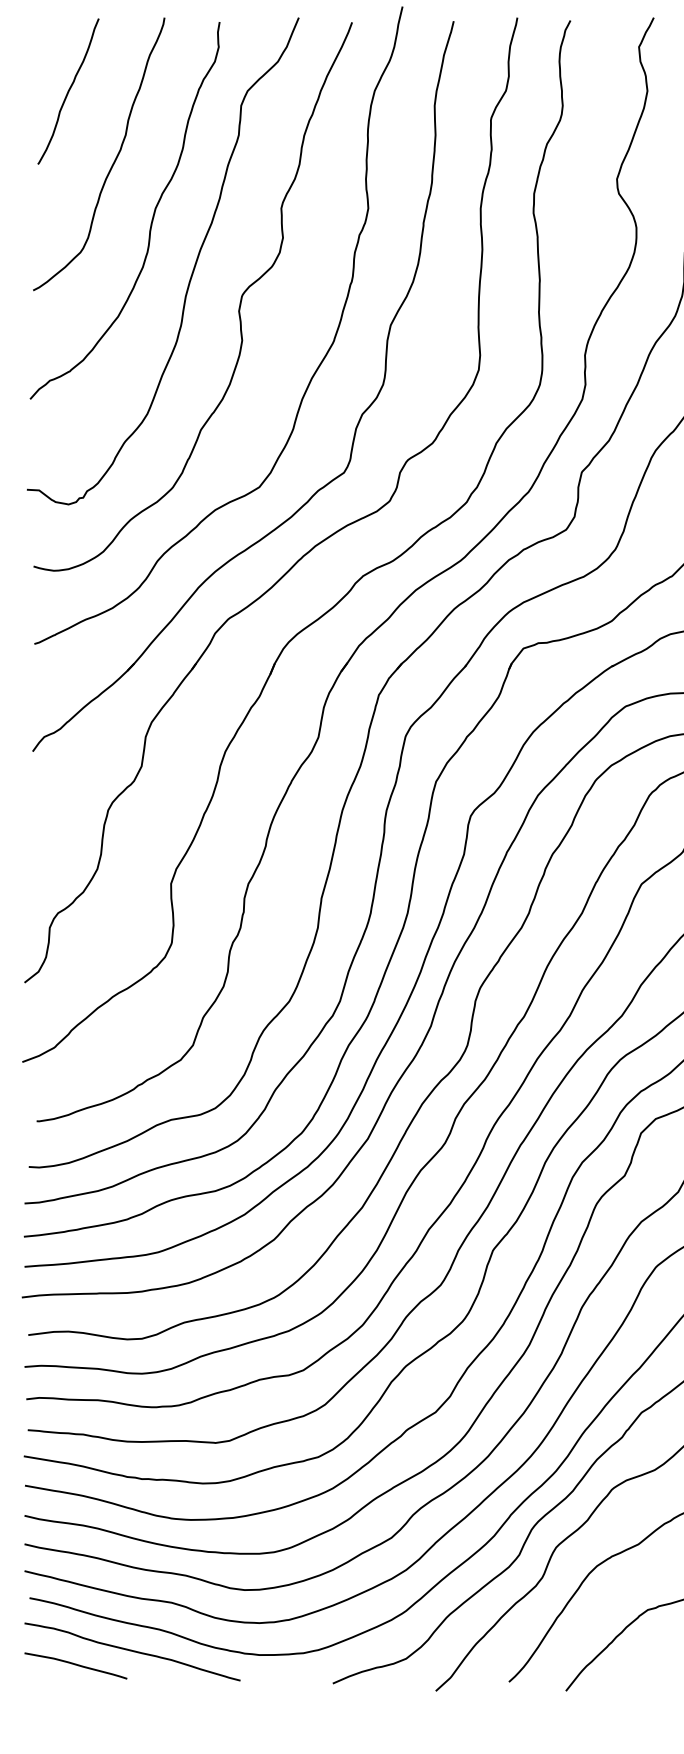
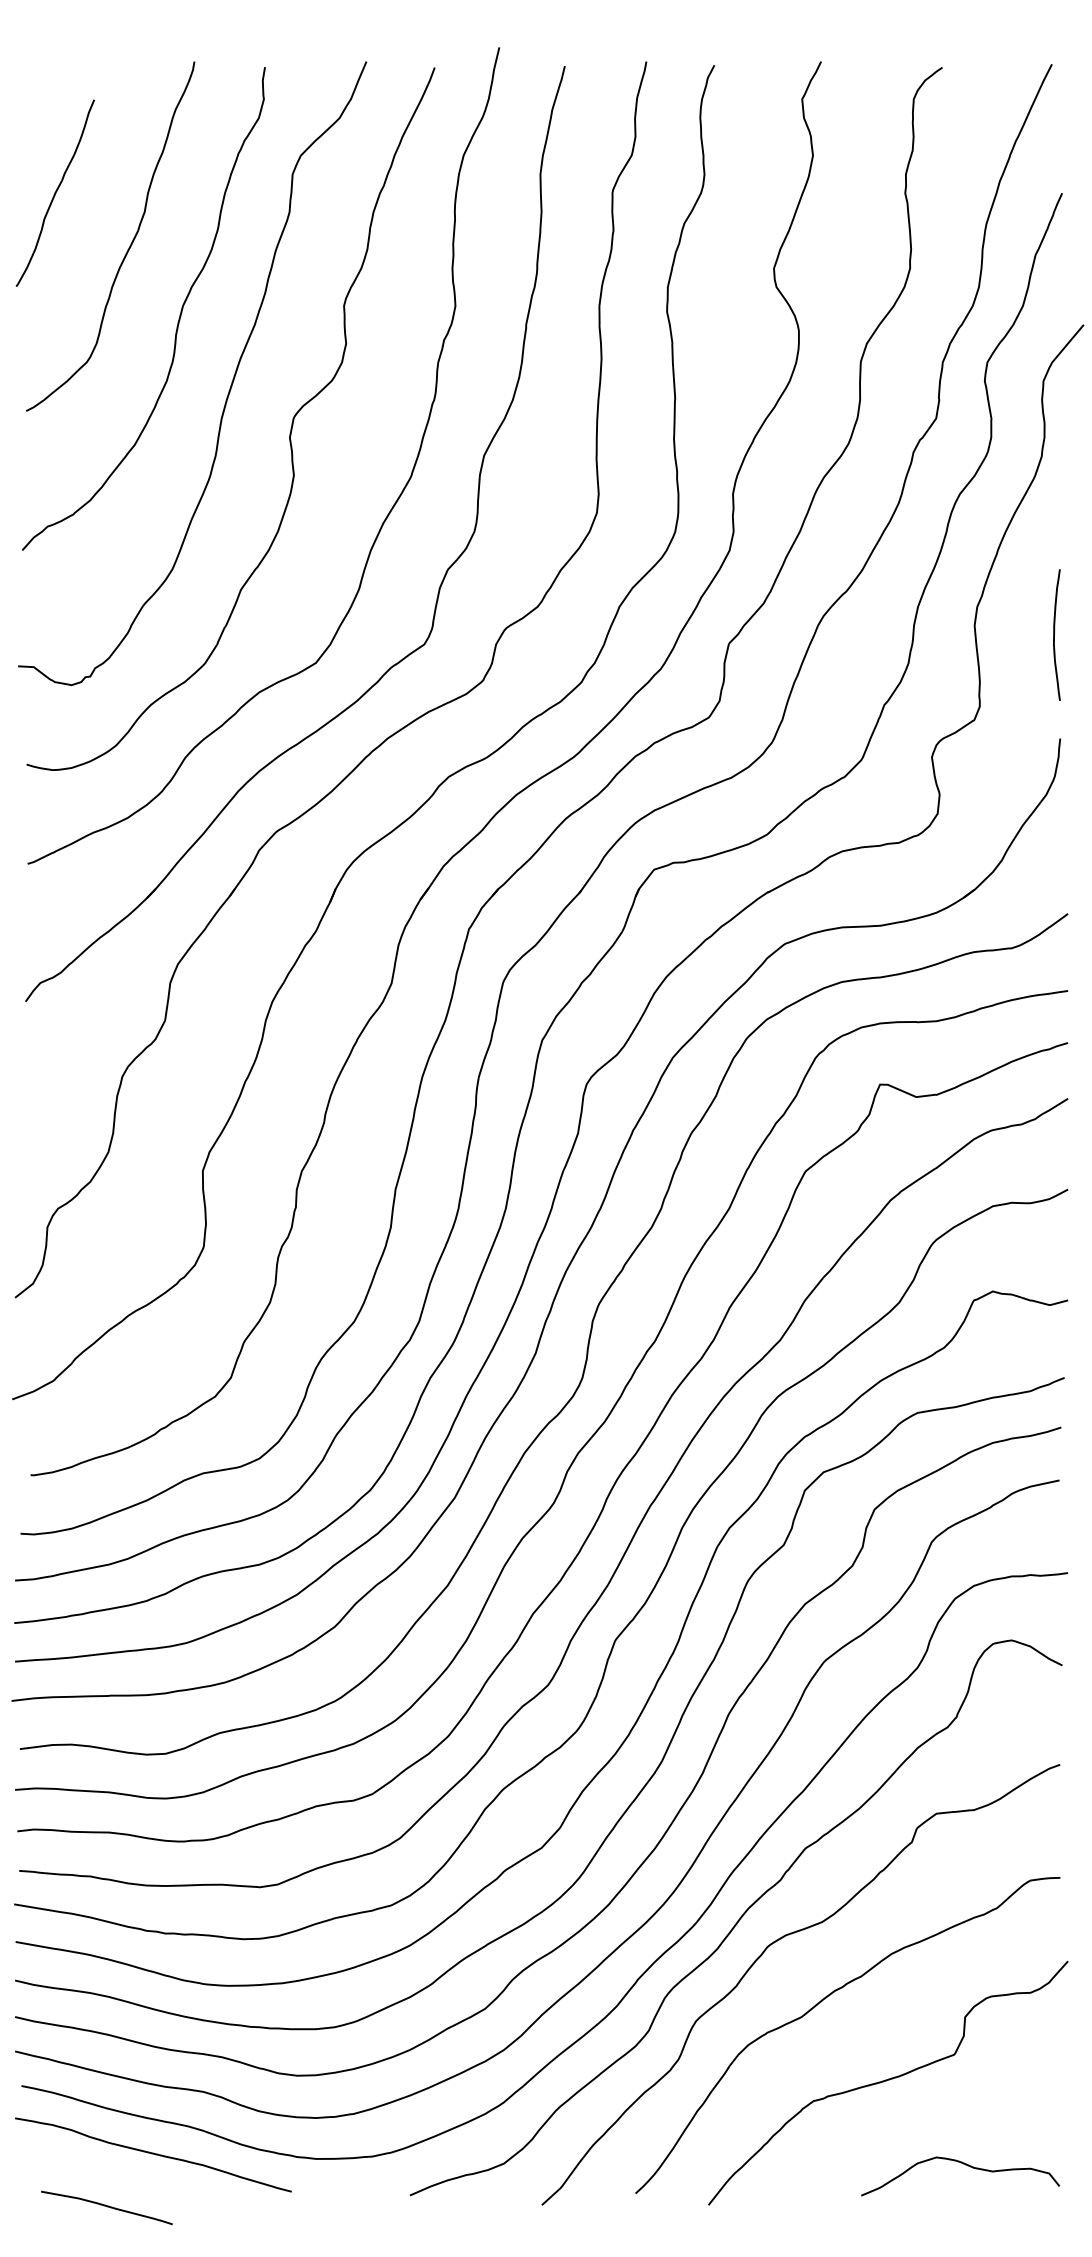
curve: (67, 90) -> (54, 192), moved
curve: (75, 1664) -> (106, 2206), moved

